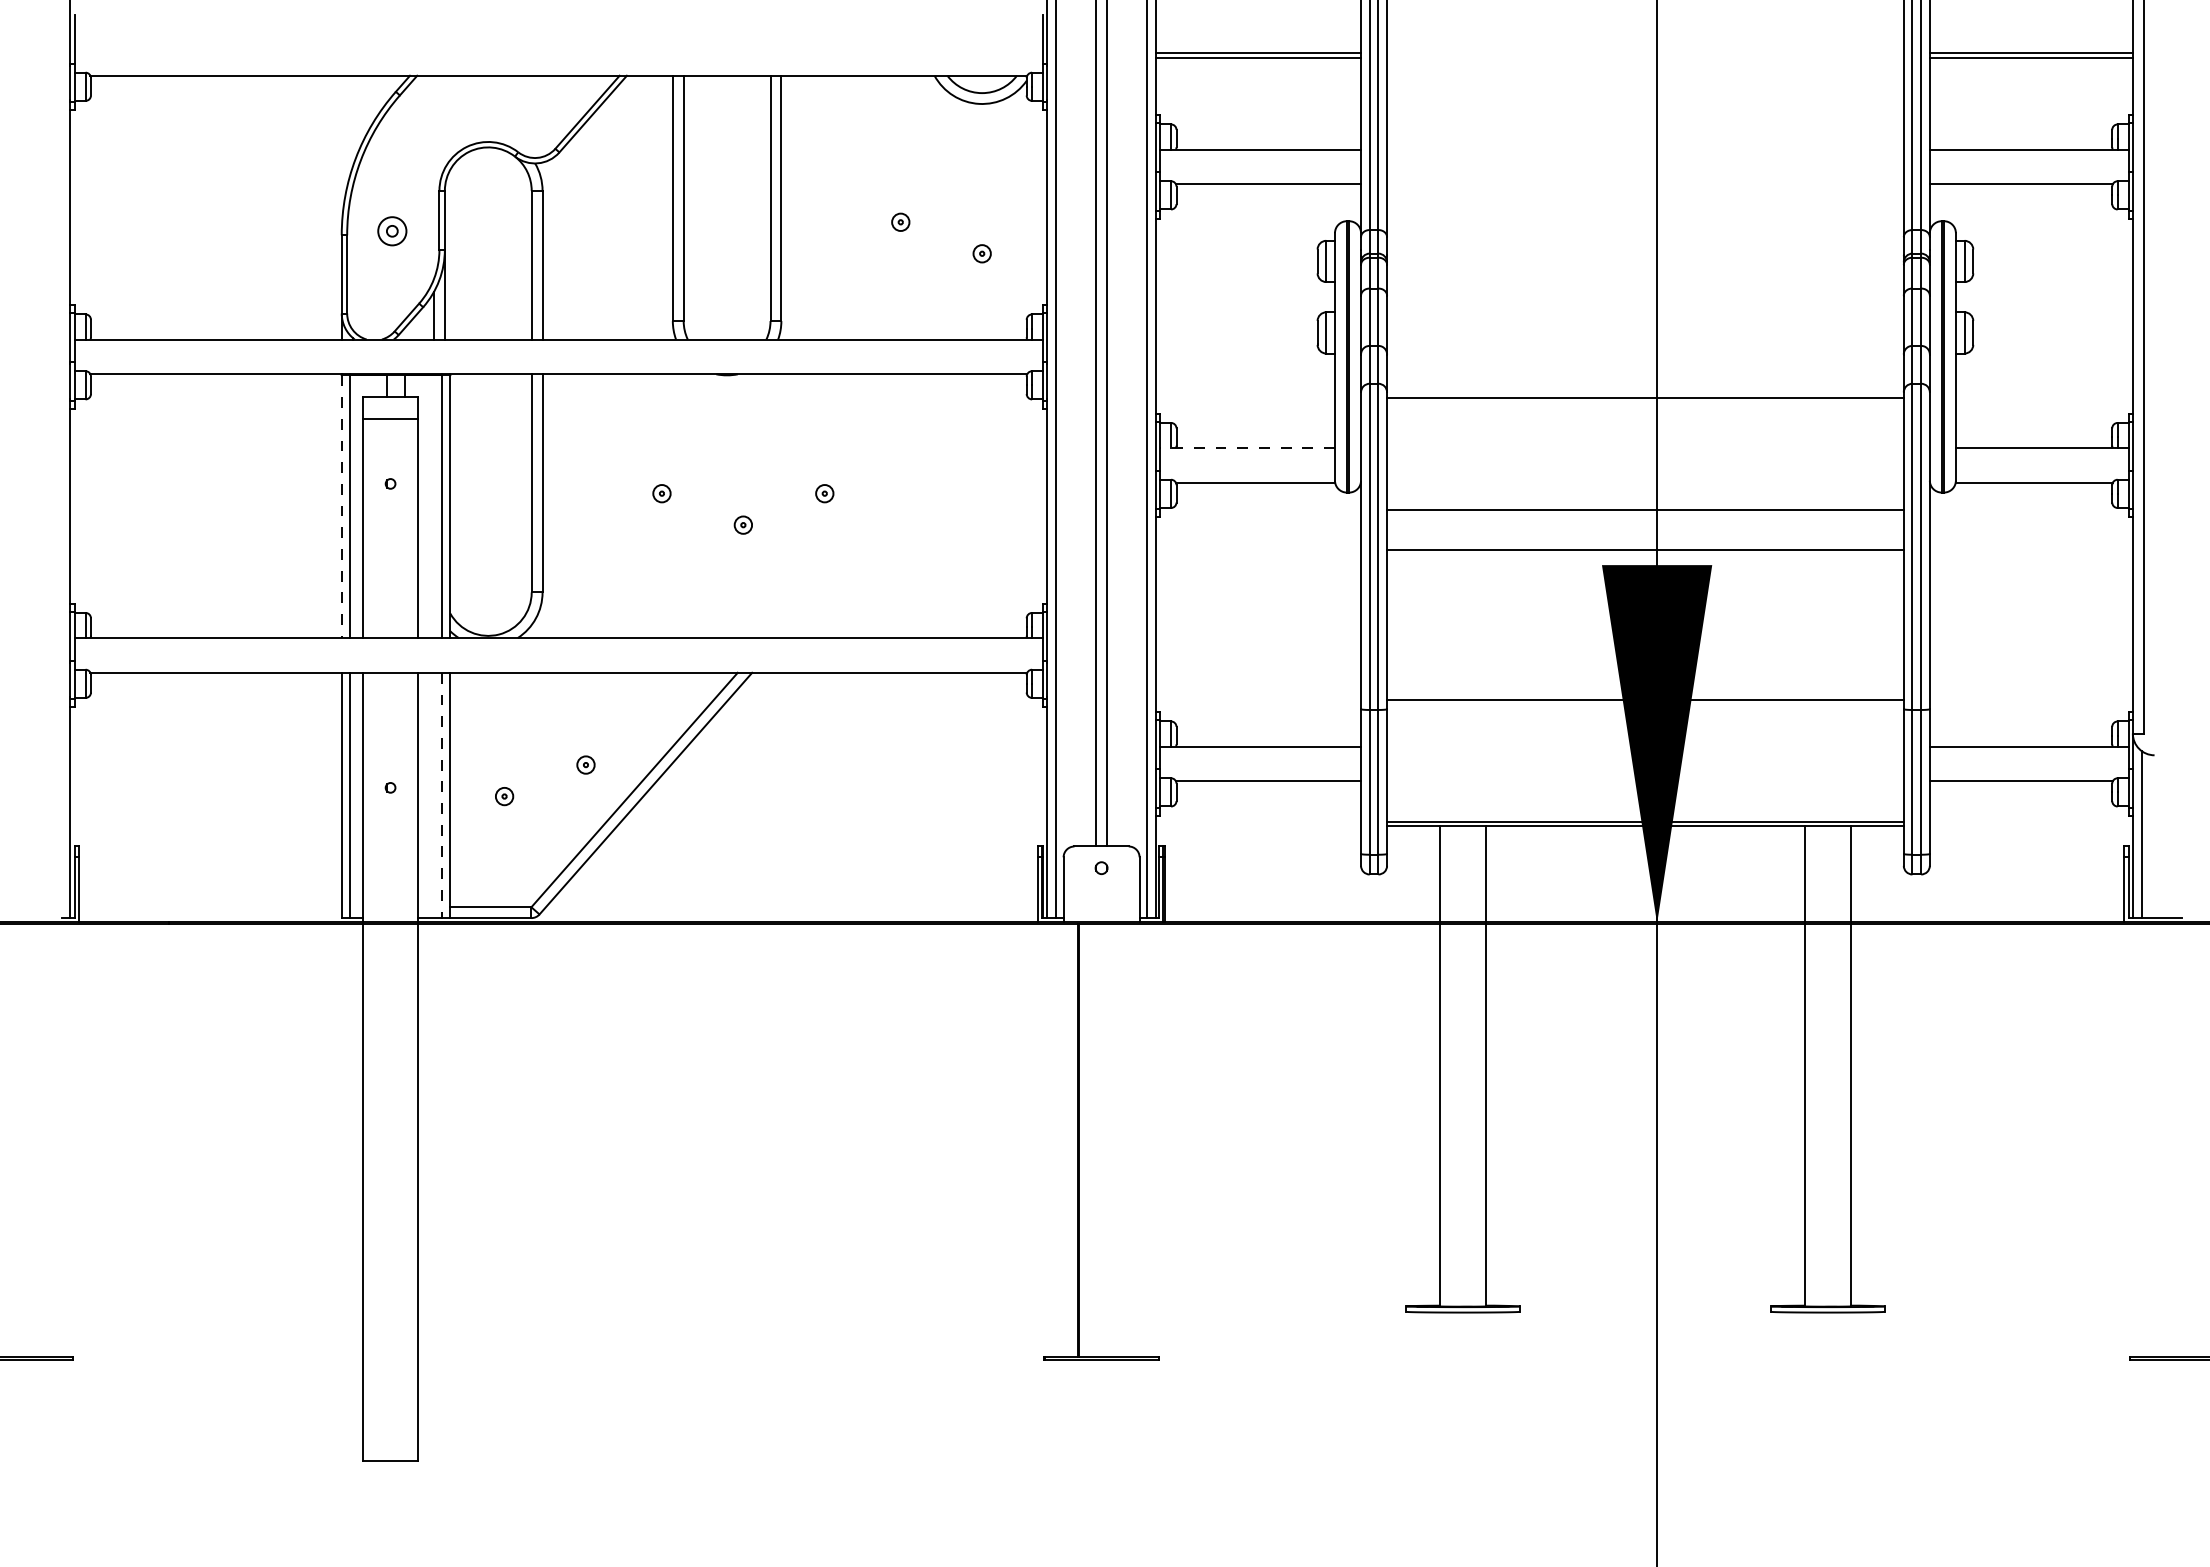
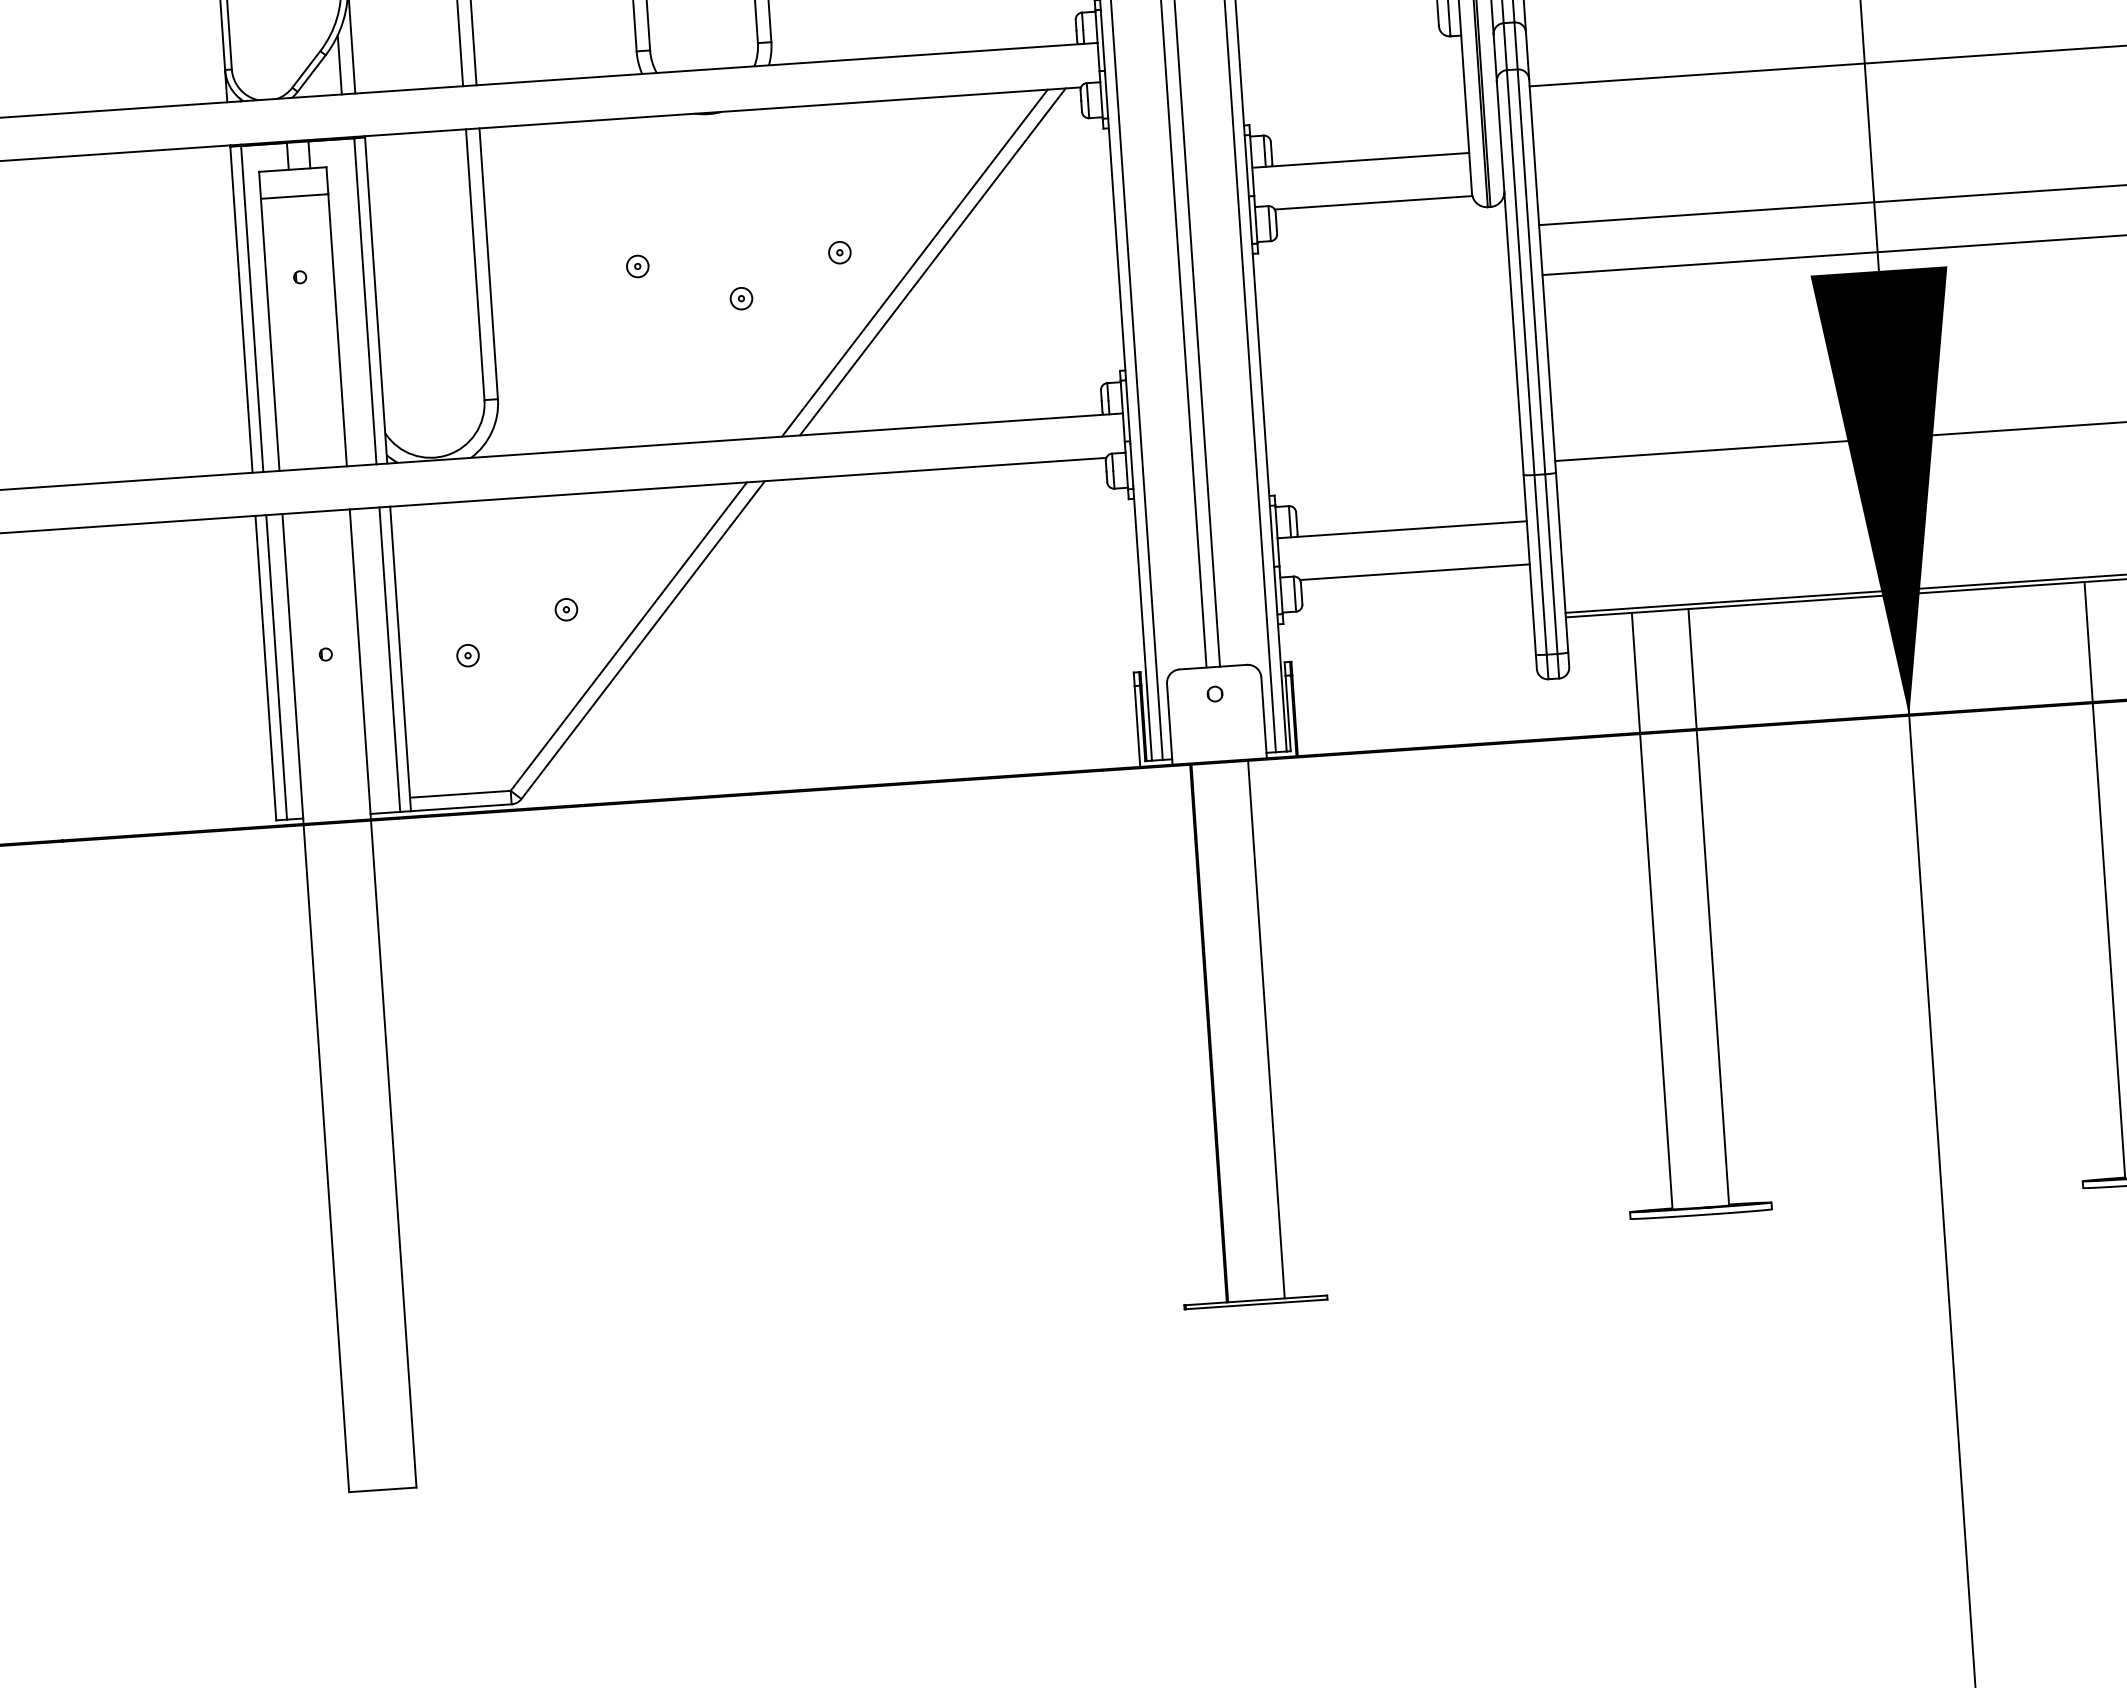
line: (1247, 448) -> (1360, 160), dashed -> solid
line: (884, 506) -> (915, 263), added
line: (898, 506) -> (932, 262), added
line: (341, 507) -> (241, 310), dashed -> solid
line: (441, 795) -> (389, 659), dashed -> solid
line: (1124, 1139) -> (1266, 1028), added

